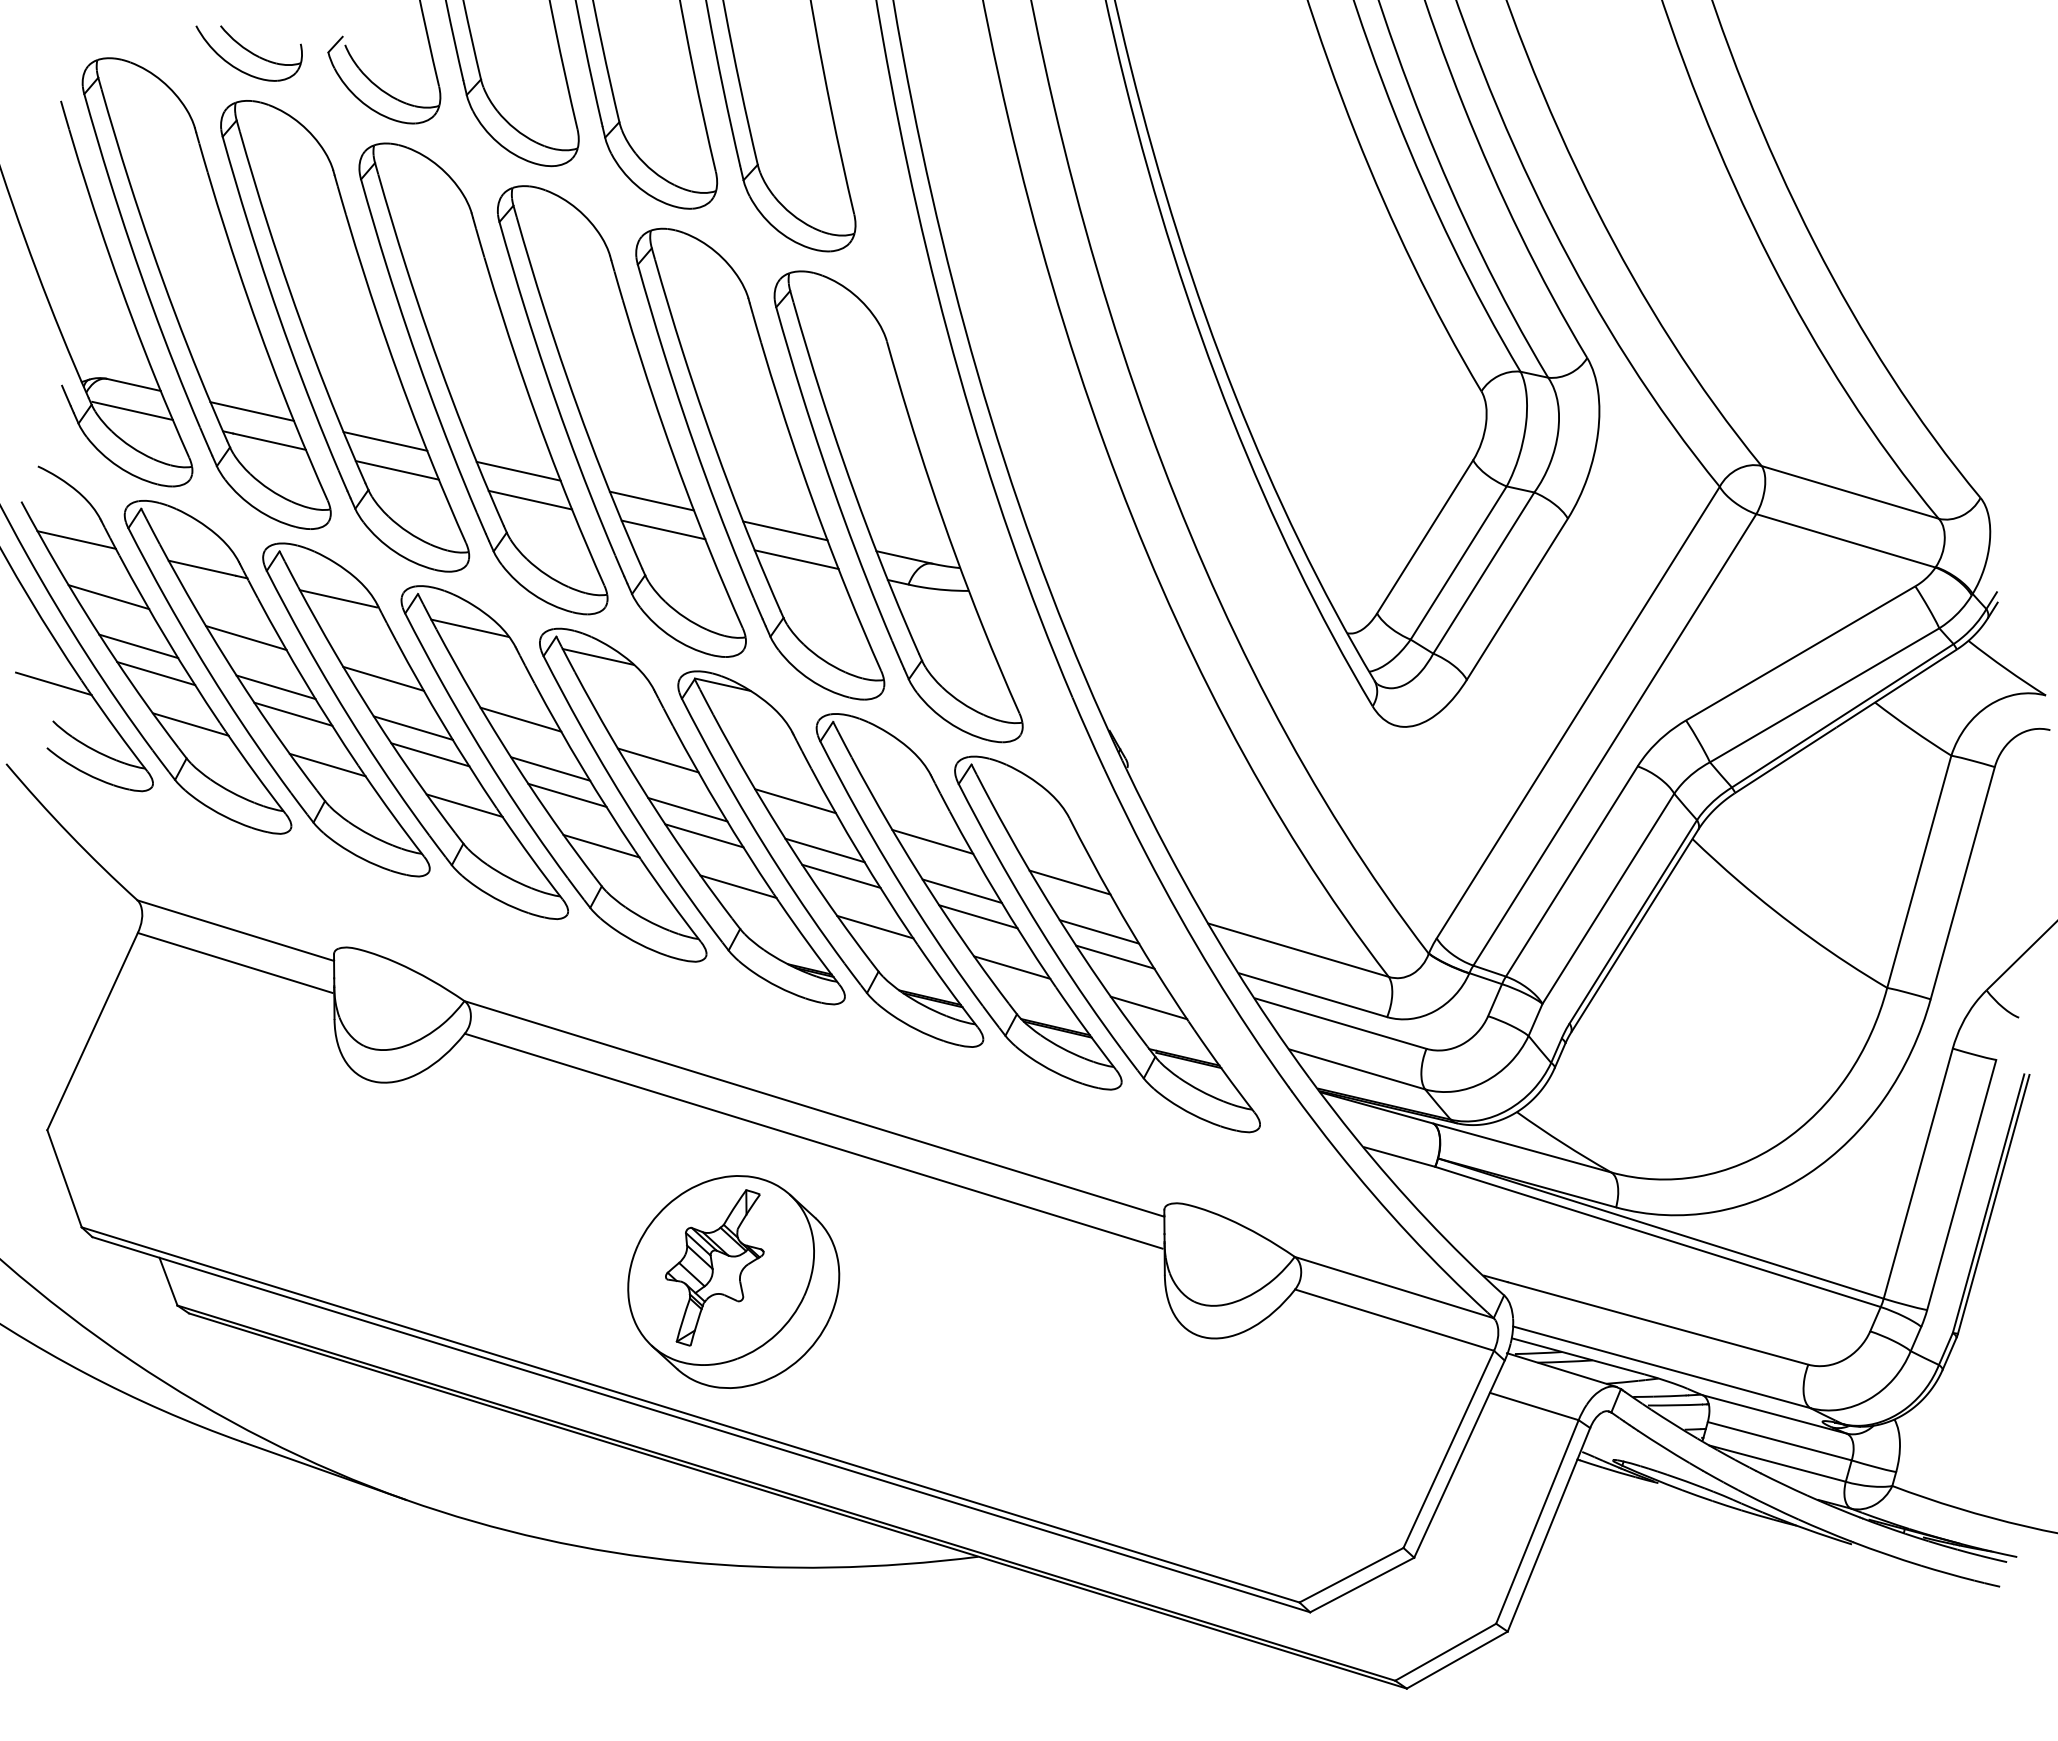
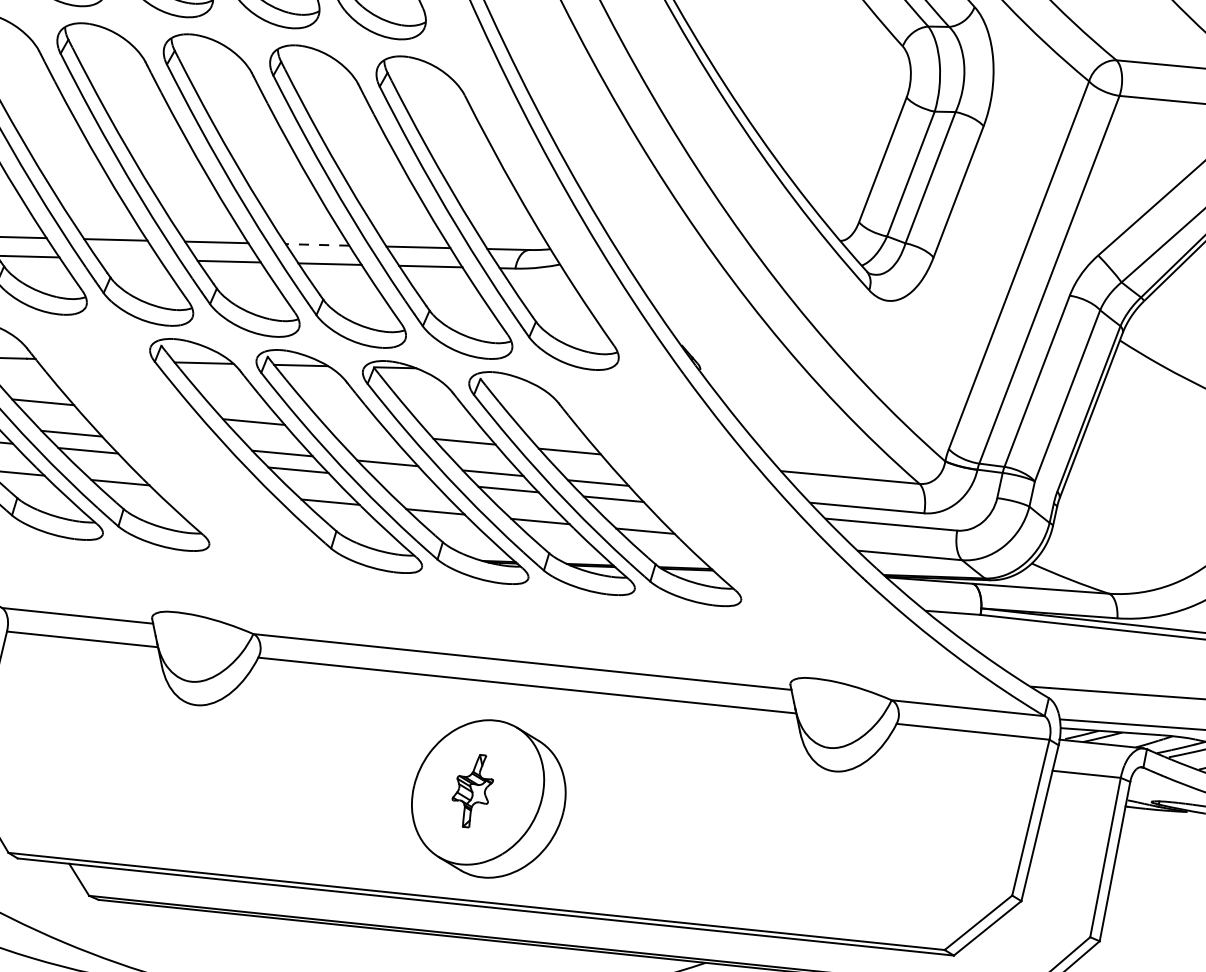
line: (397, 470) -> (128, 259), removed
line: (651, 501) -> (317, 245), solid -> dashed
part: (415, 731) -> (179, 445), removed
line: (657, 760) -> (358, 432), removed
line: (704, 835) -> (403, 479), removed
part: (1107, 944) -> (711, 500), removed
part: (714, 1267) -> (472, 791), size x0.6

